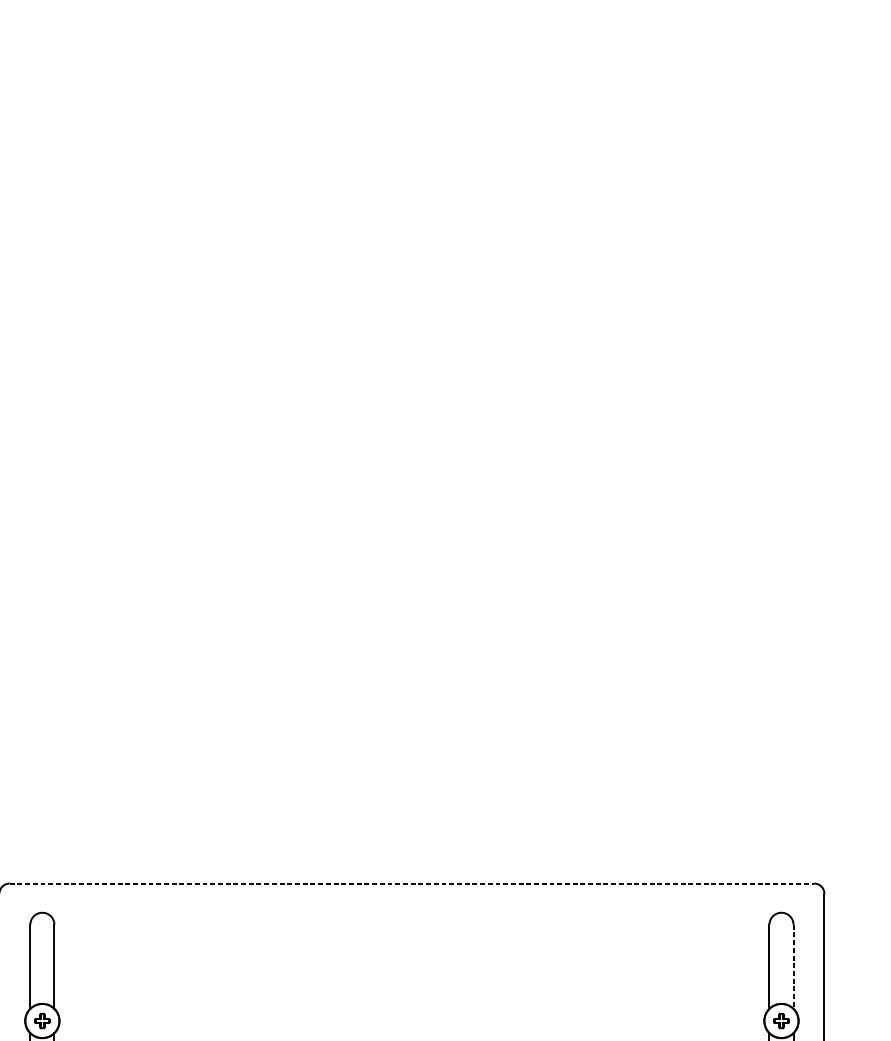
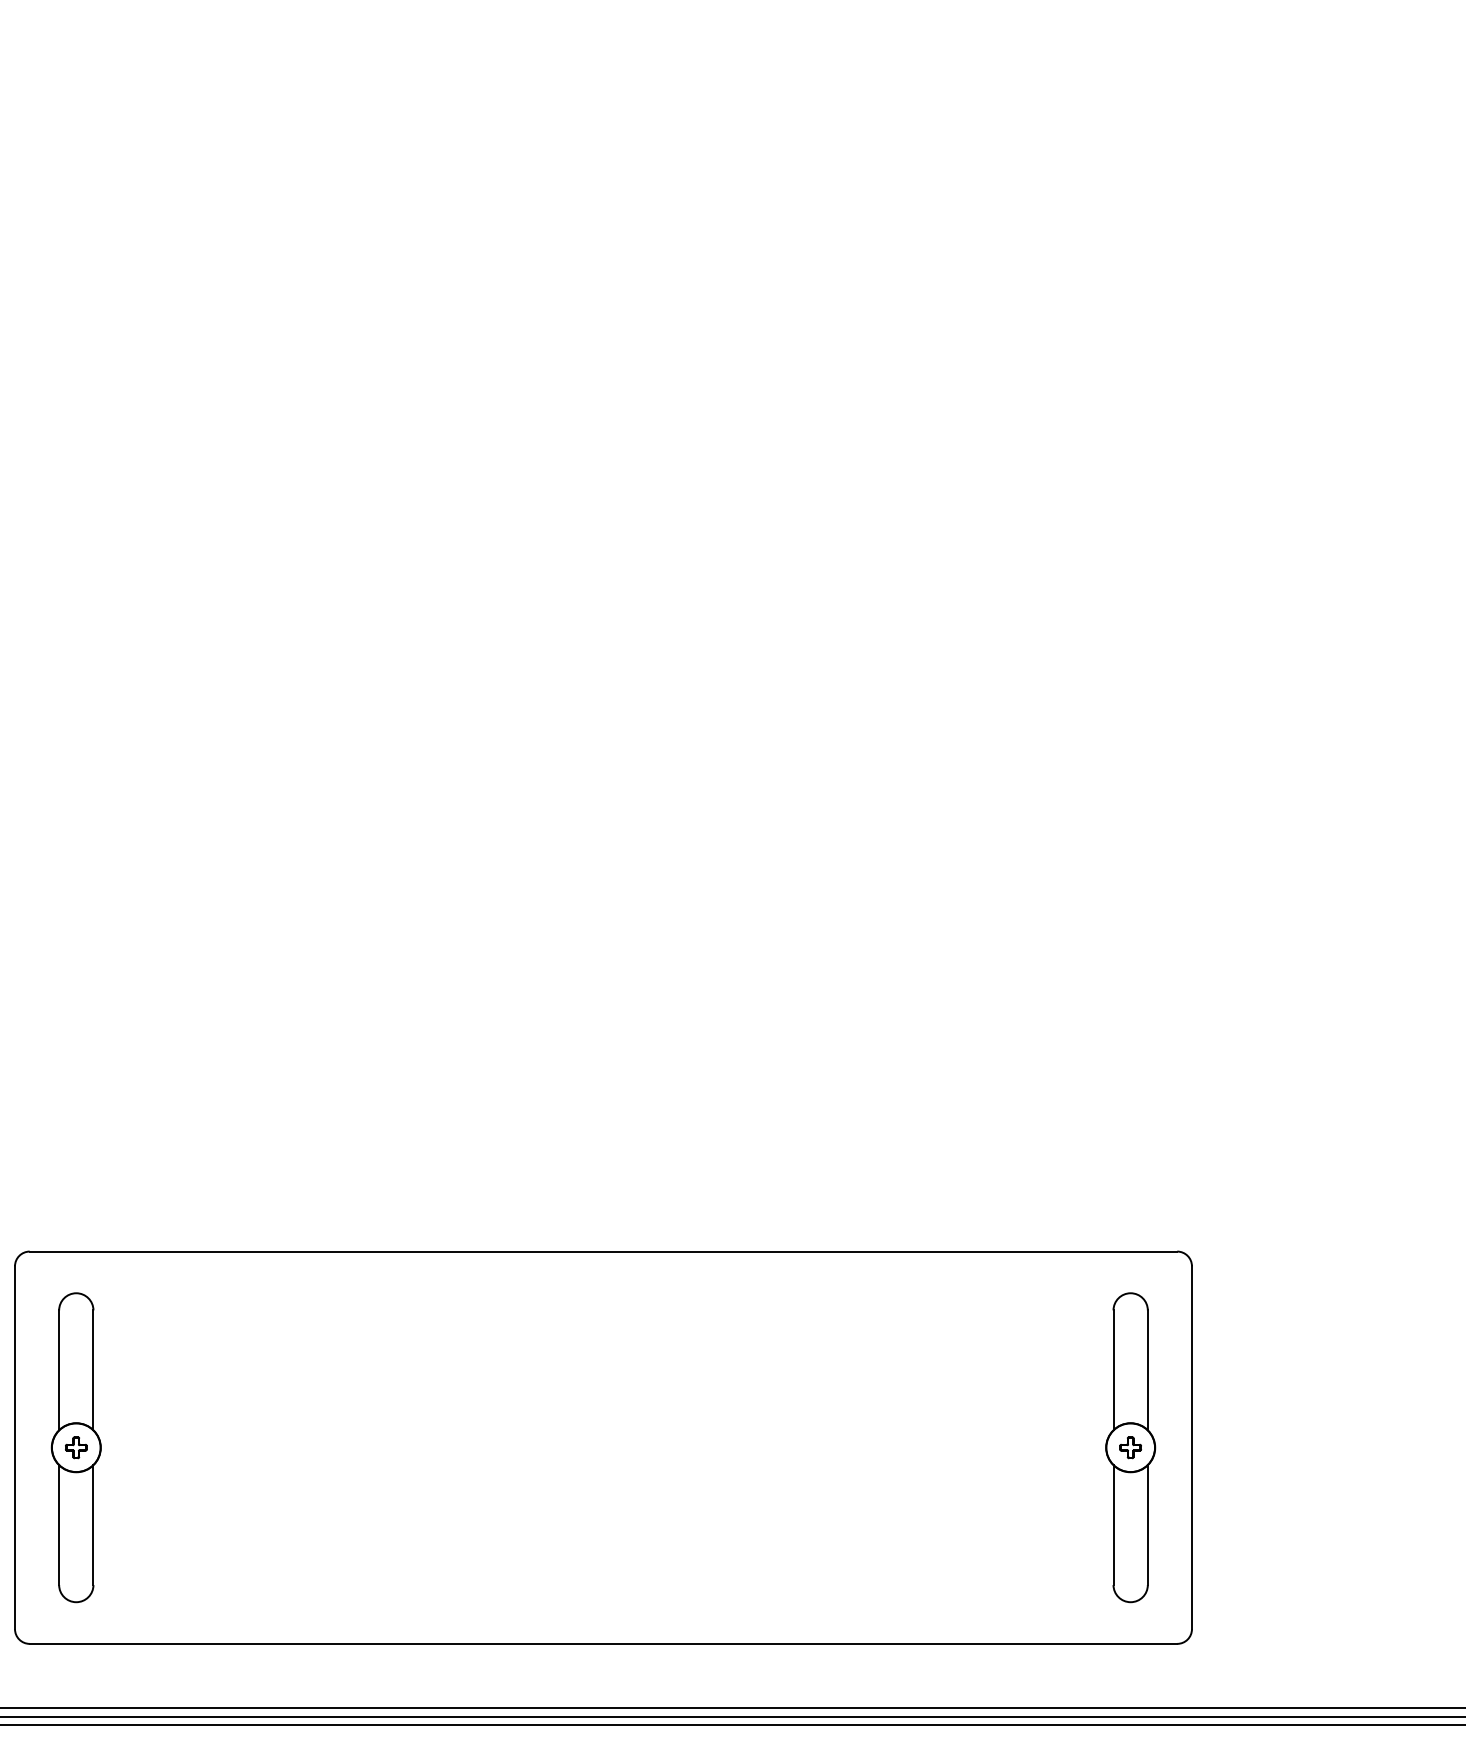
line: (411, 883) -> (603, 1251), dashed -> solid
line: (793, 966) -> (1147, 1370), dashed -> solid

